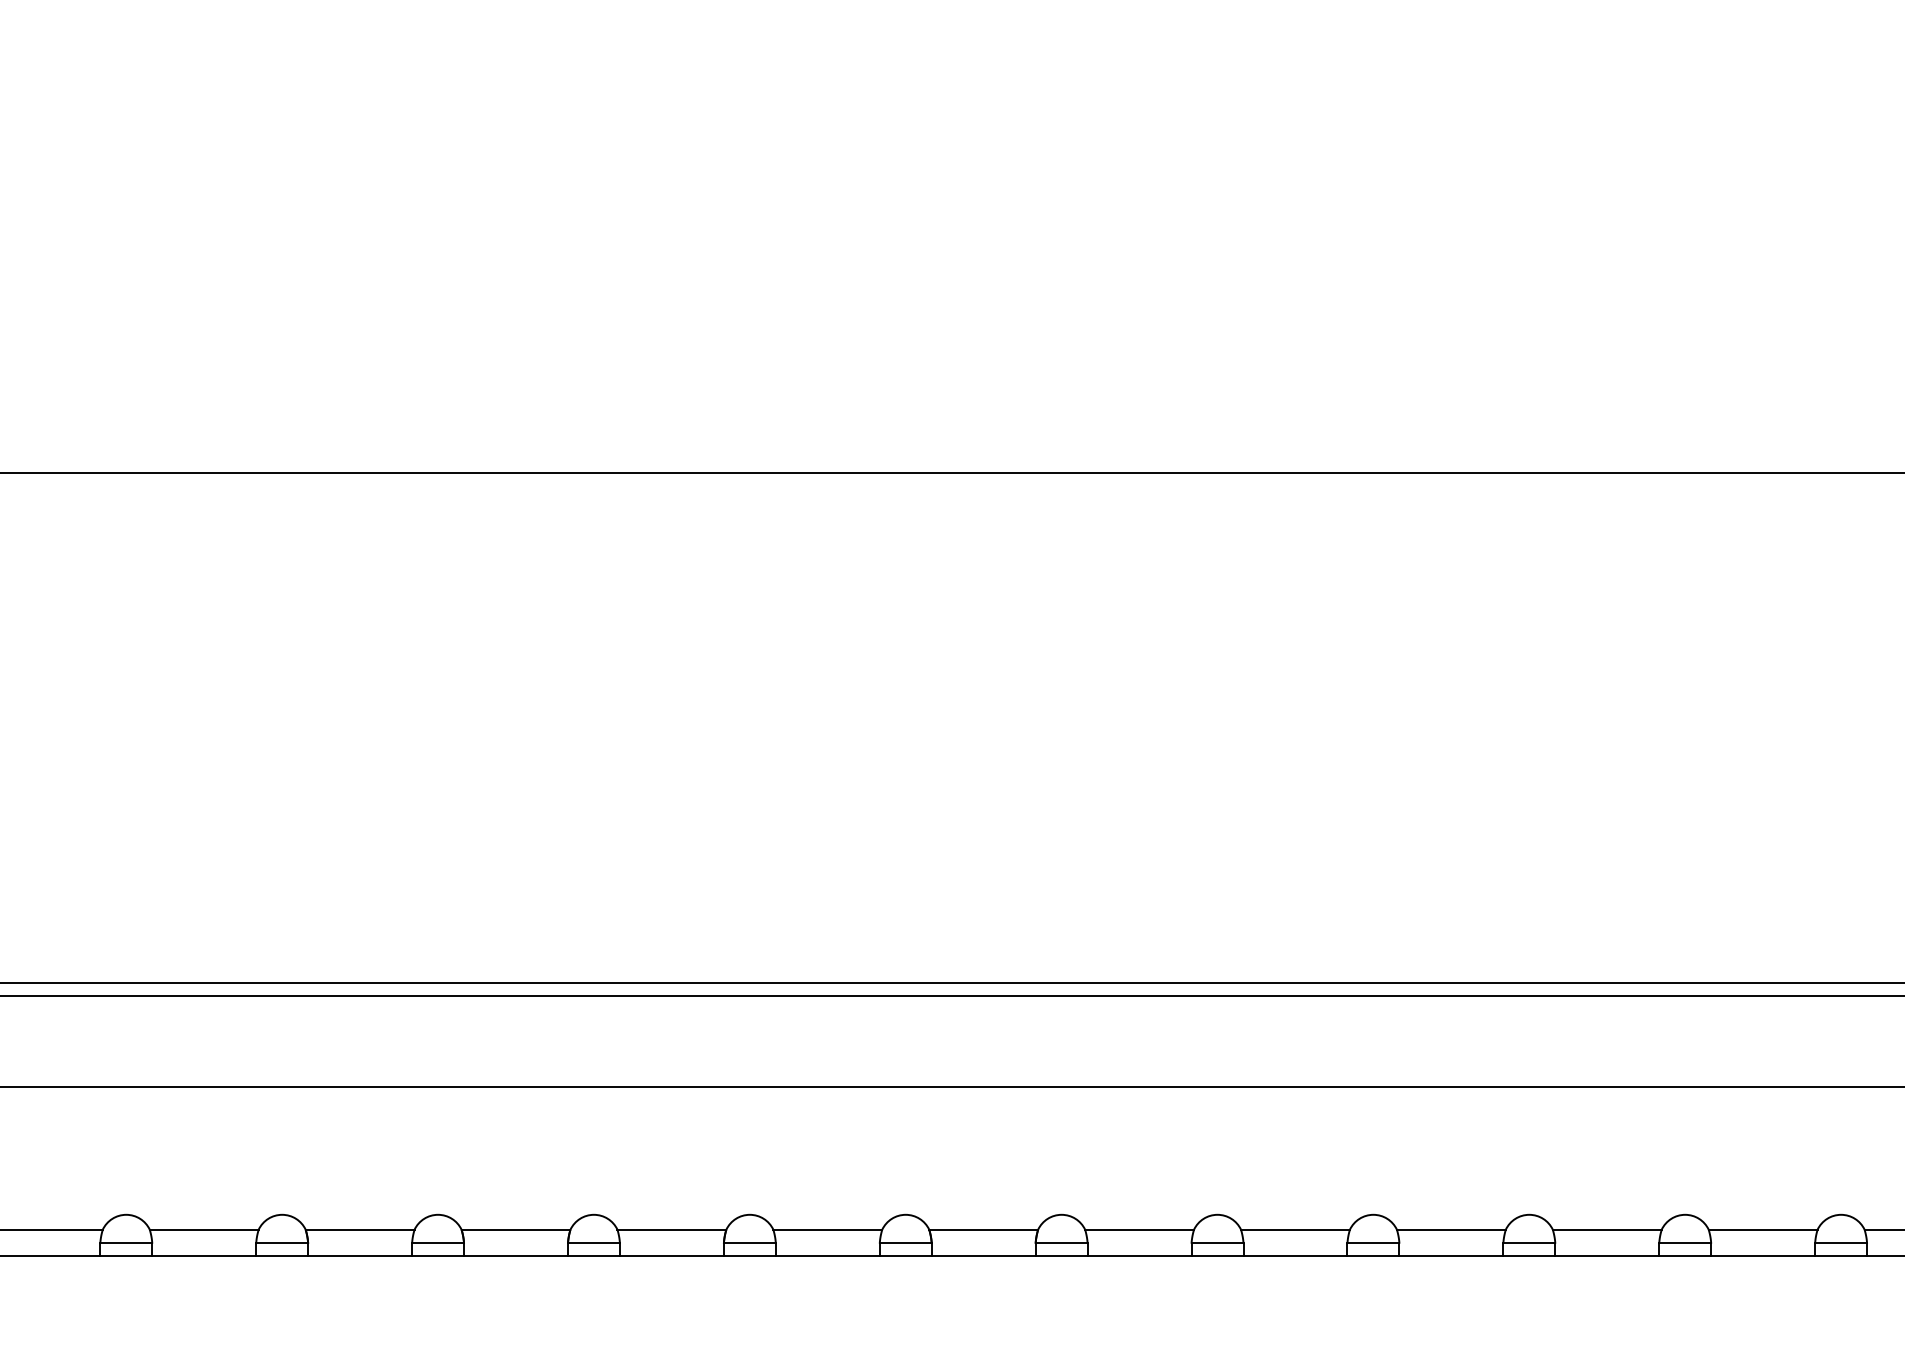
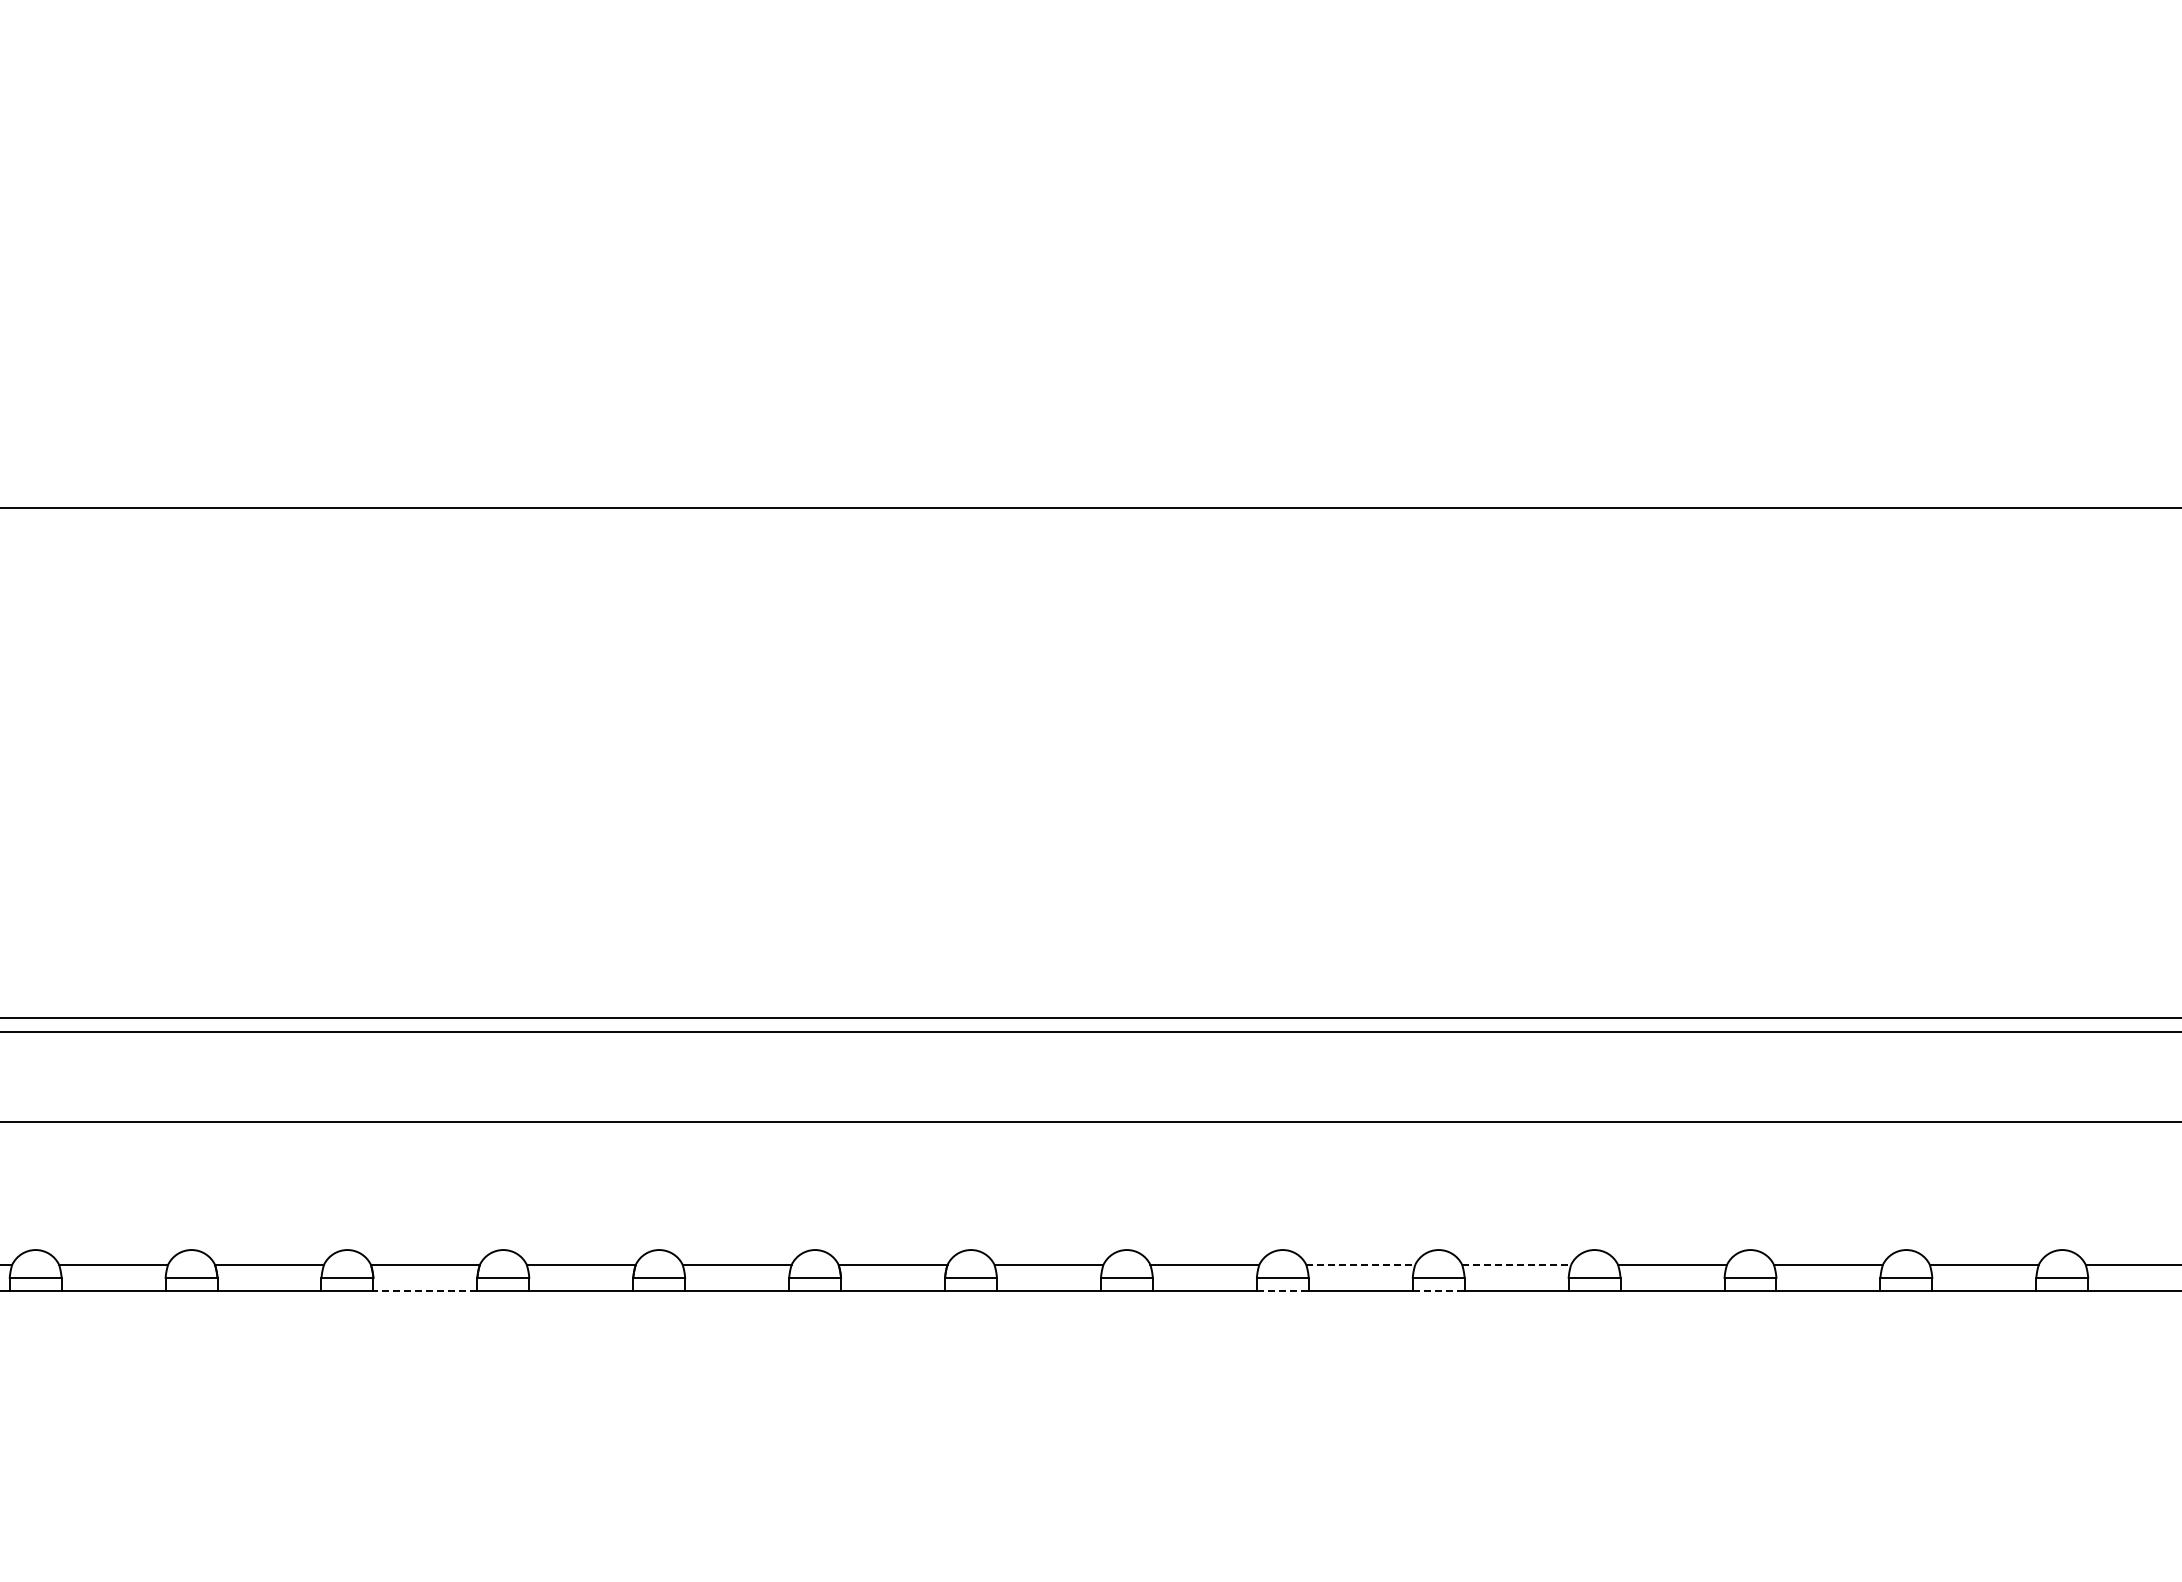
line: (1452, 1229) -> (1361, 1264), solid -> dashed
line: (1608, 1229) -> (1517, 1264), solid -> dashed
line: (516, 1255) -> (425, 1290), solid -> dashed
line: (1373, 1255) -> (1282, 1290), solid -> dashed
line: (1529, 1255) -> (1438, 1290), solid -> dashed

